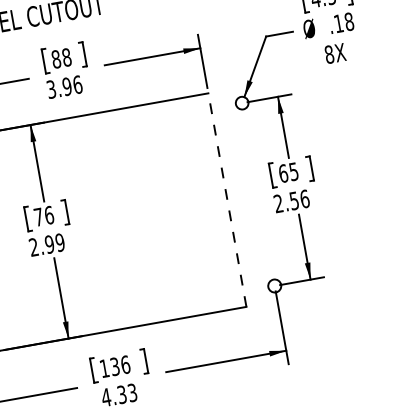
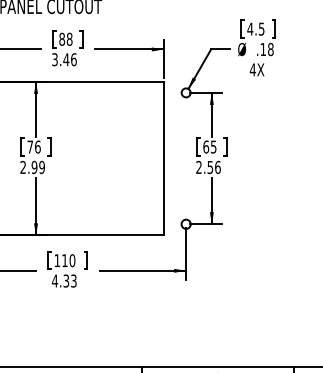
text: (328, 54) -> (252, 69), 8X -> 4X
text: (67, 86) -> (66, 59), 3.96 -> 3.46
line: (226, 200) -> (163, 158), dashed -> solid
text: (119, 365) -> (68, 260), 136 -> 110

